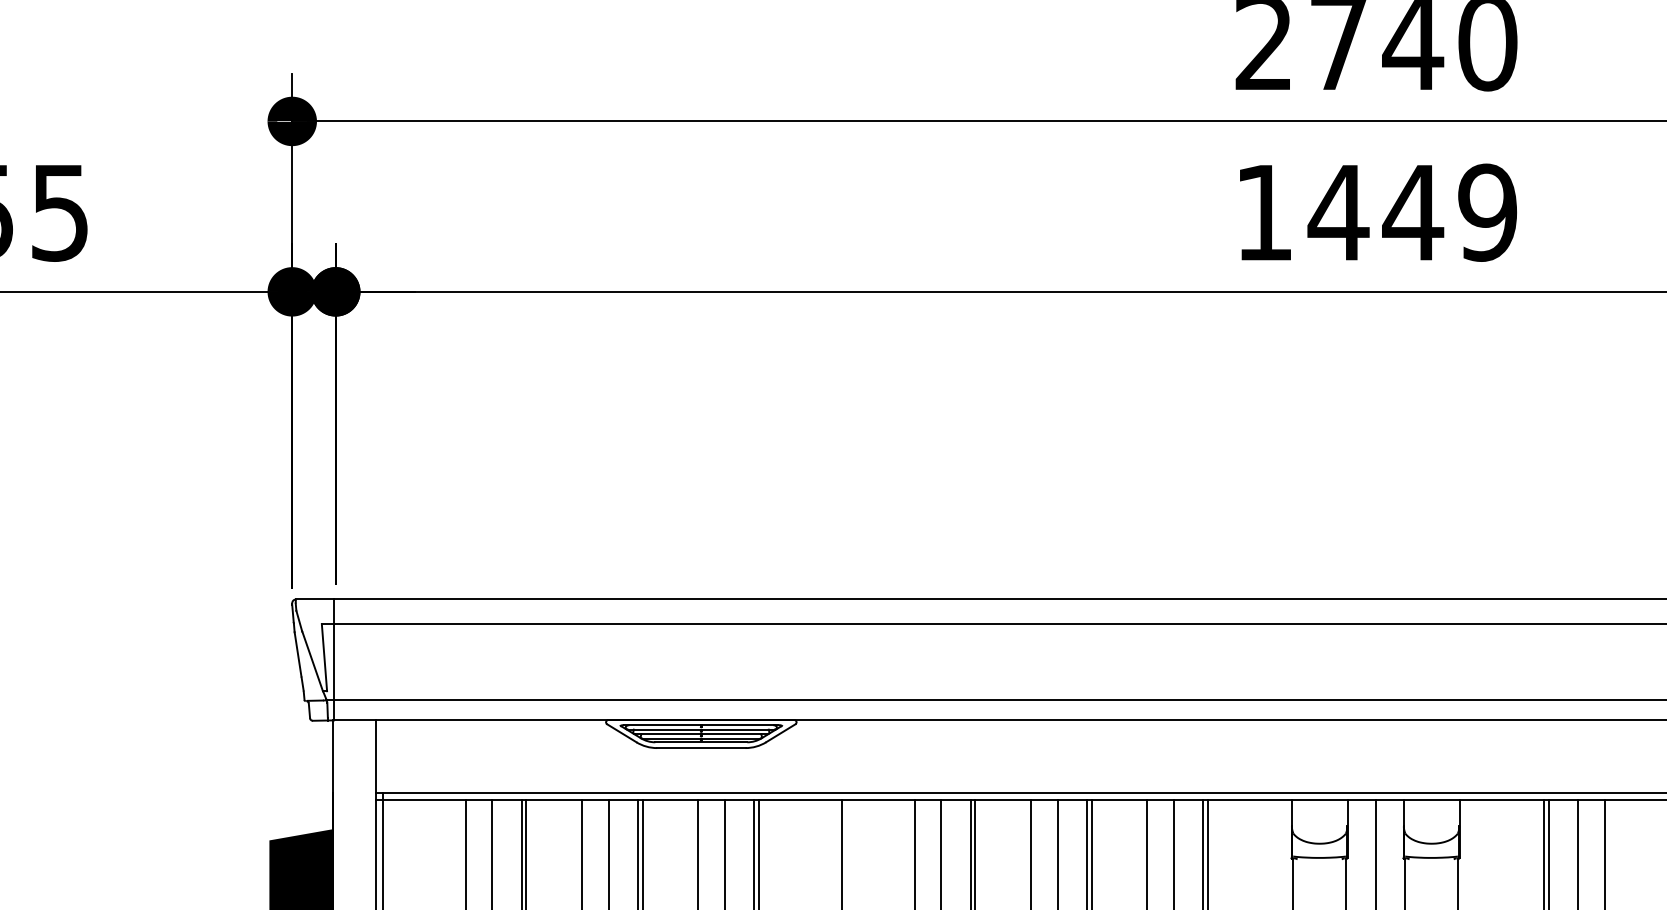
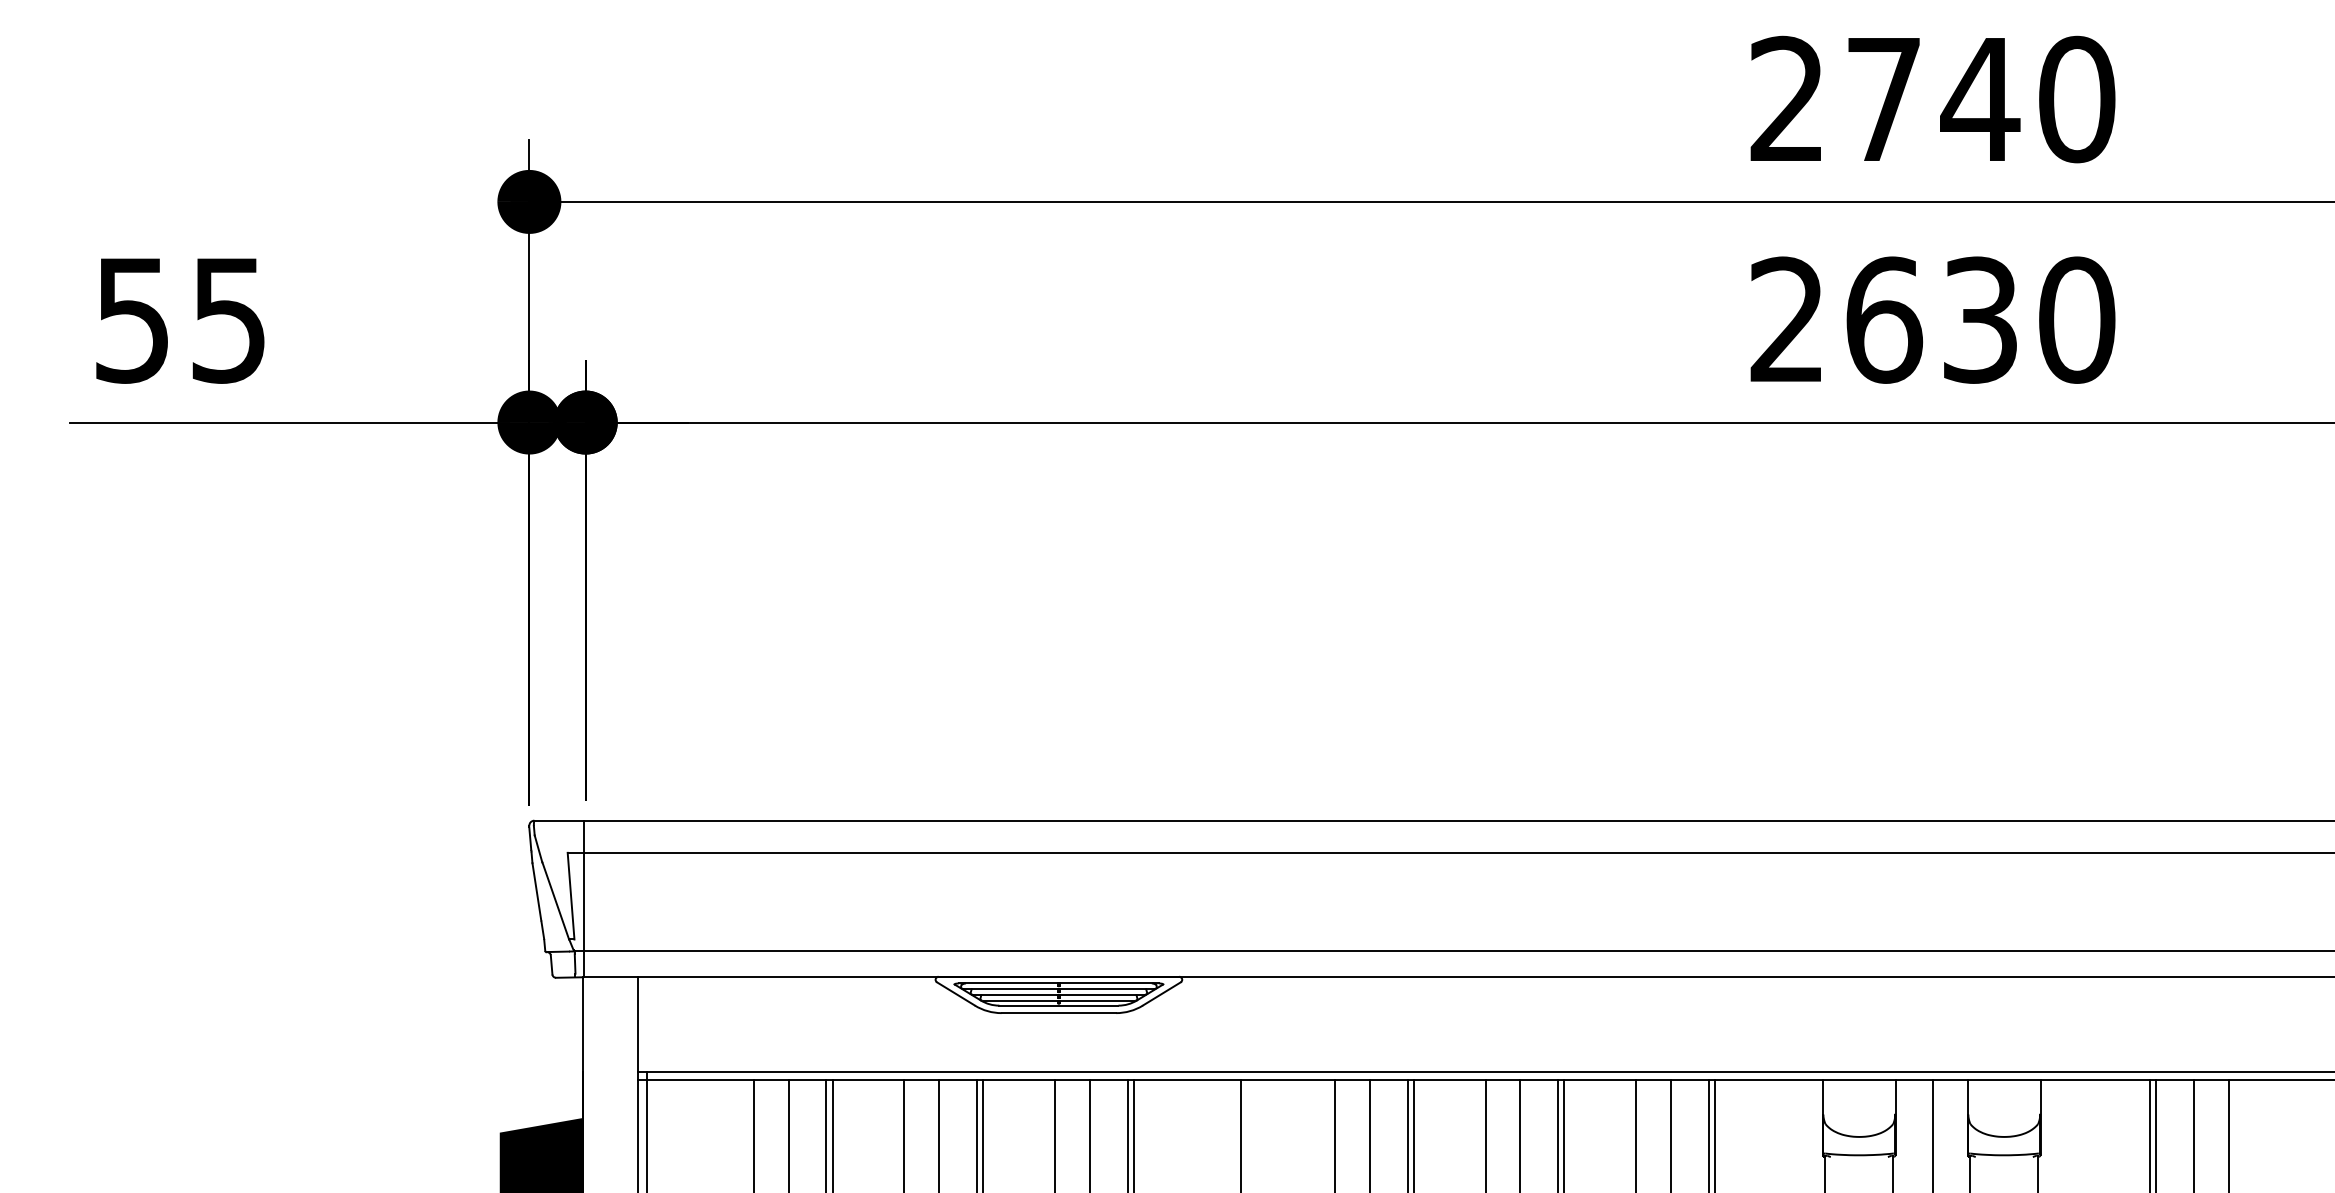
text: (1376, 212) -> (1932, 319), 1449 -> 2630

